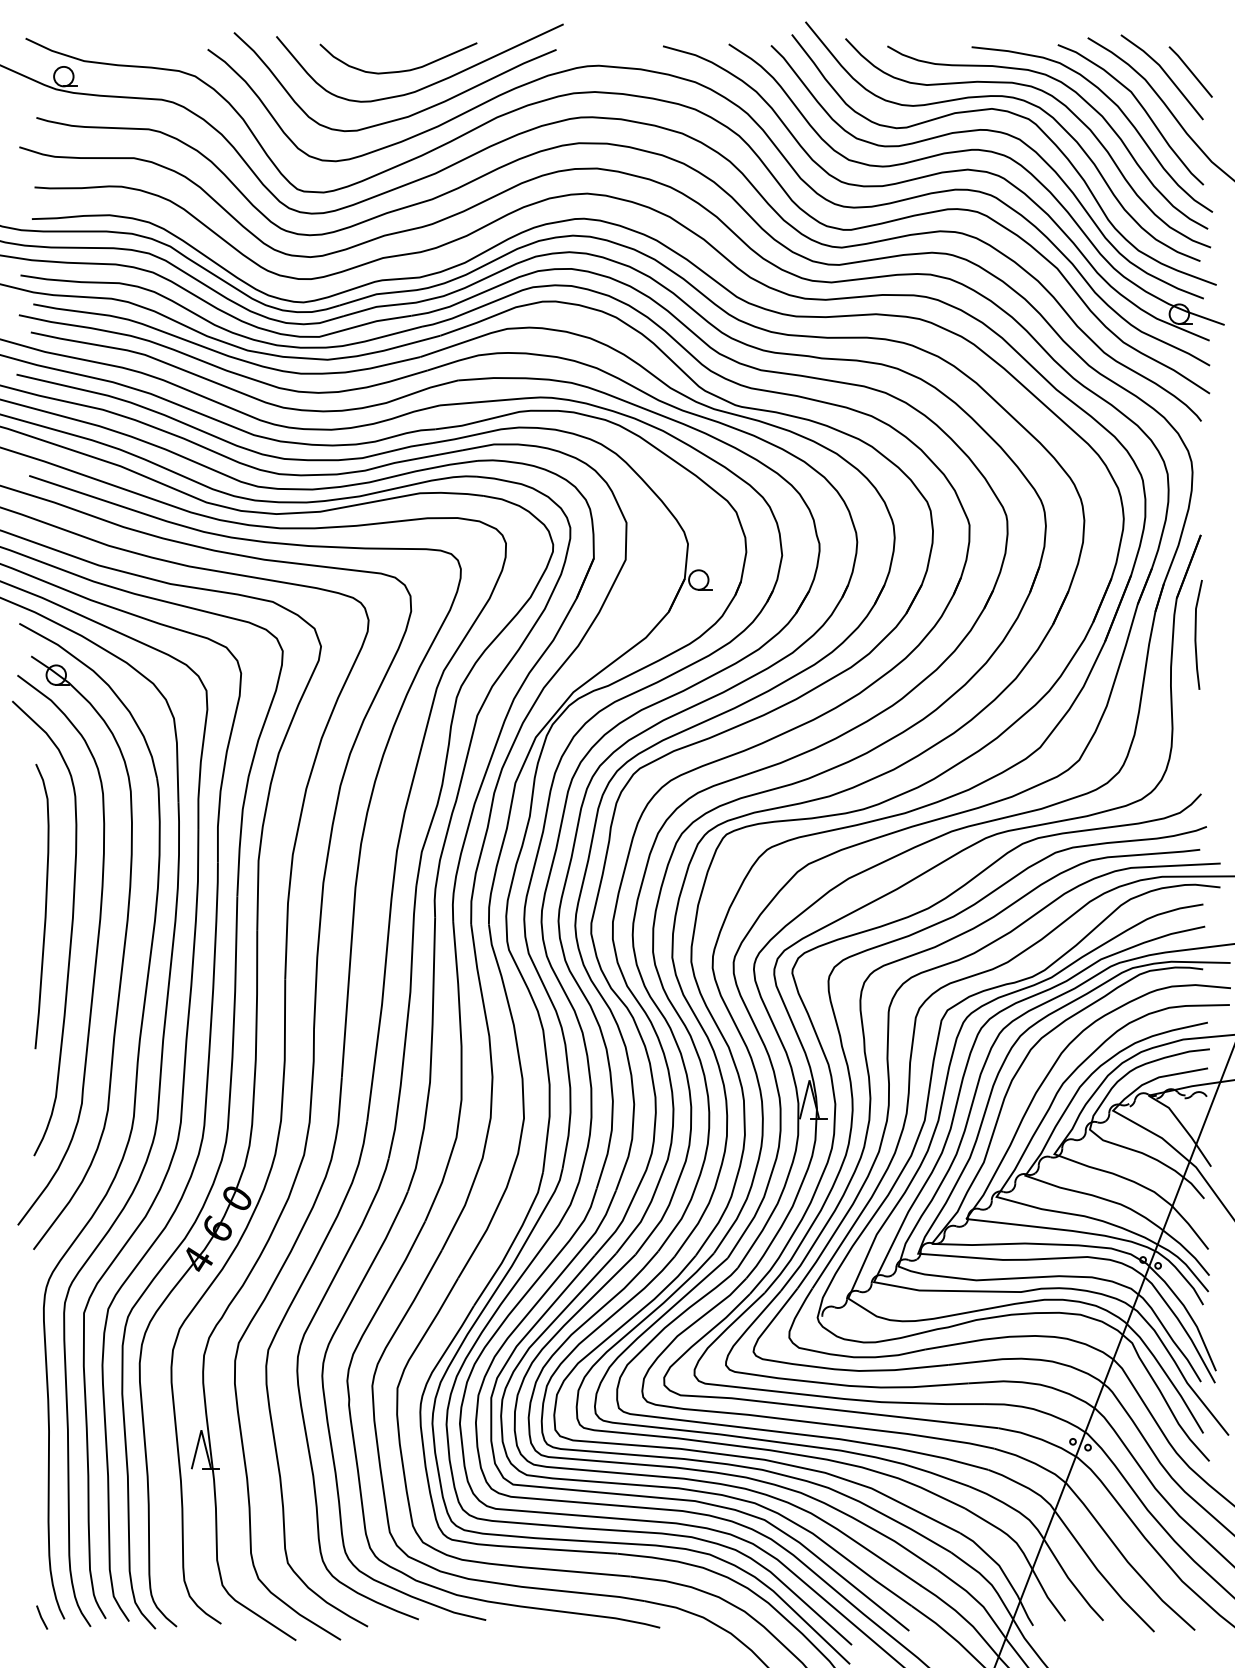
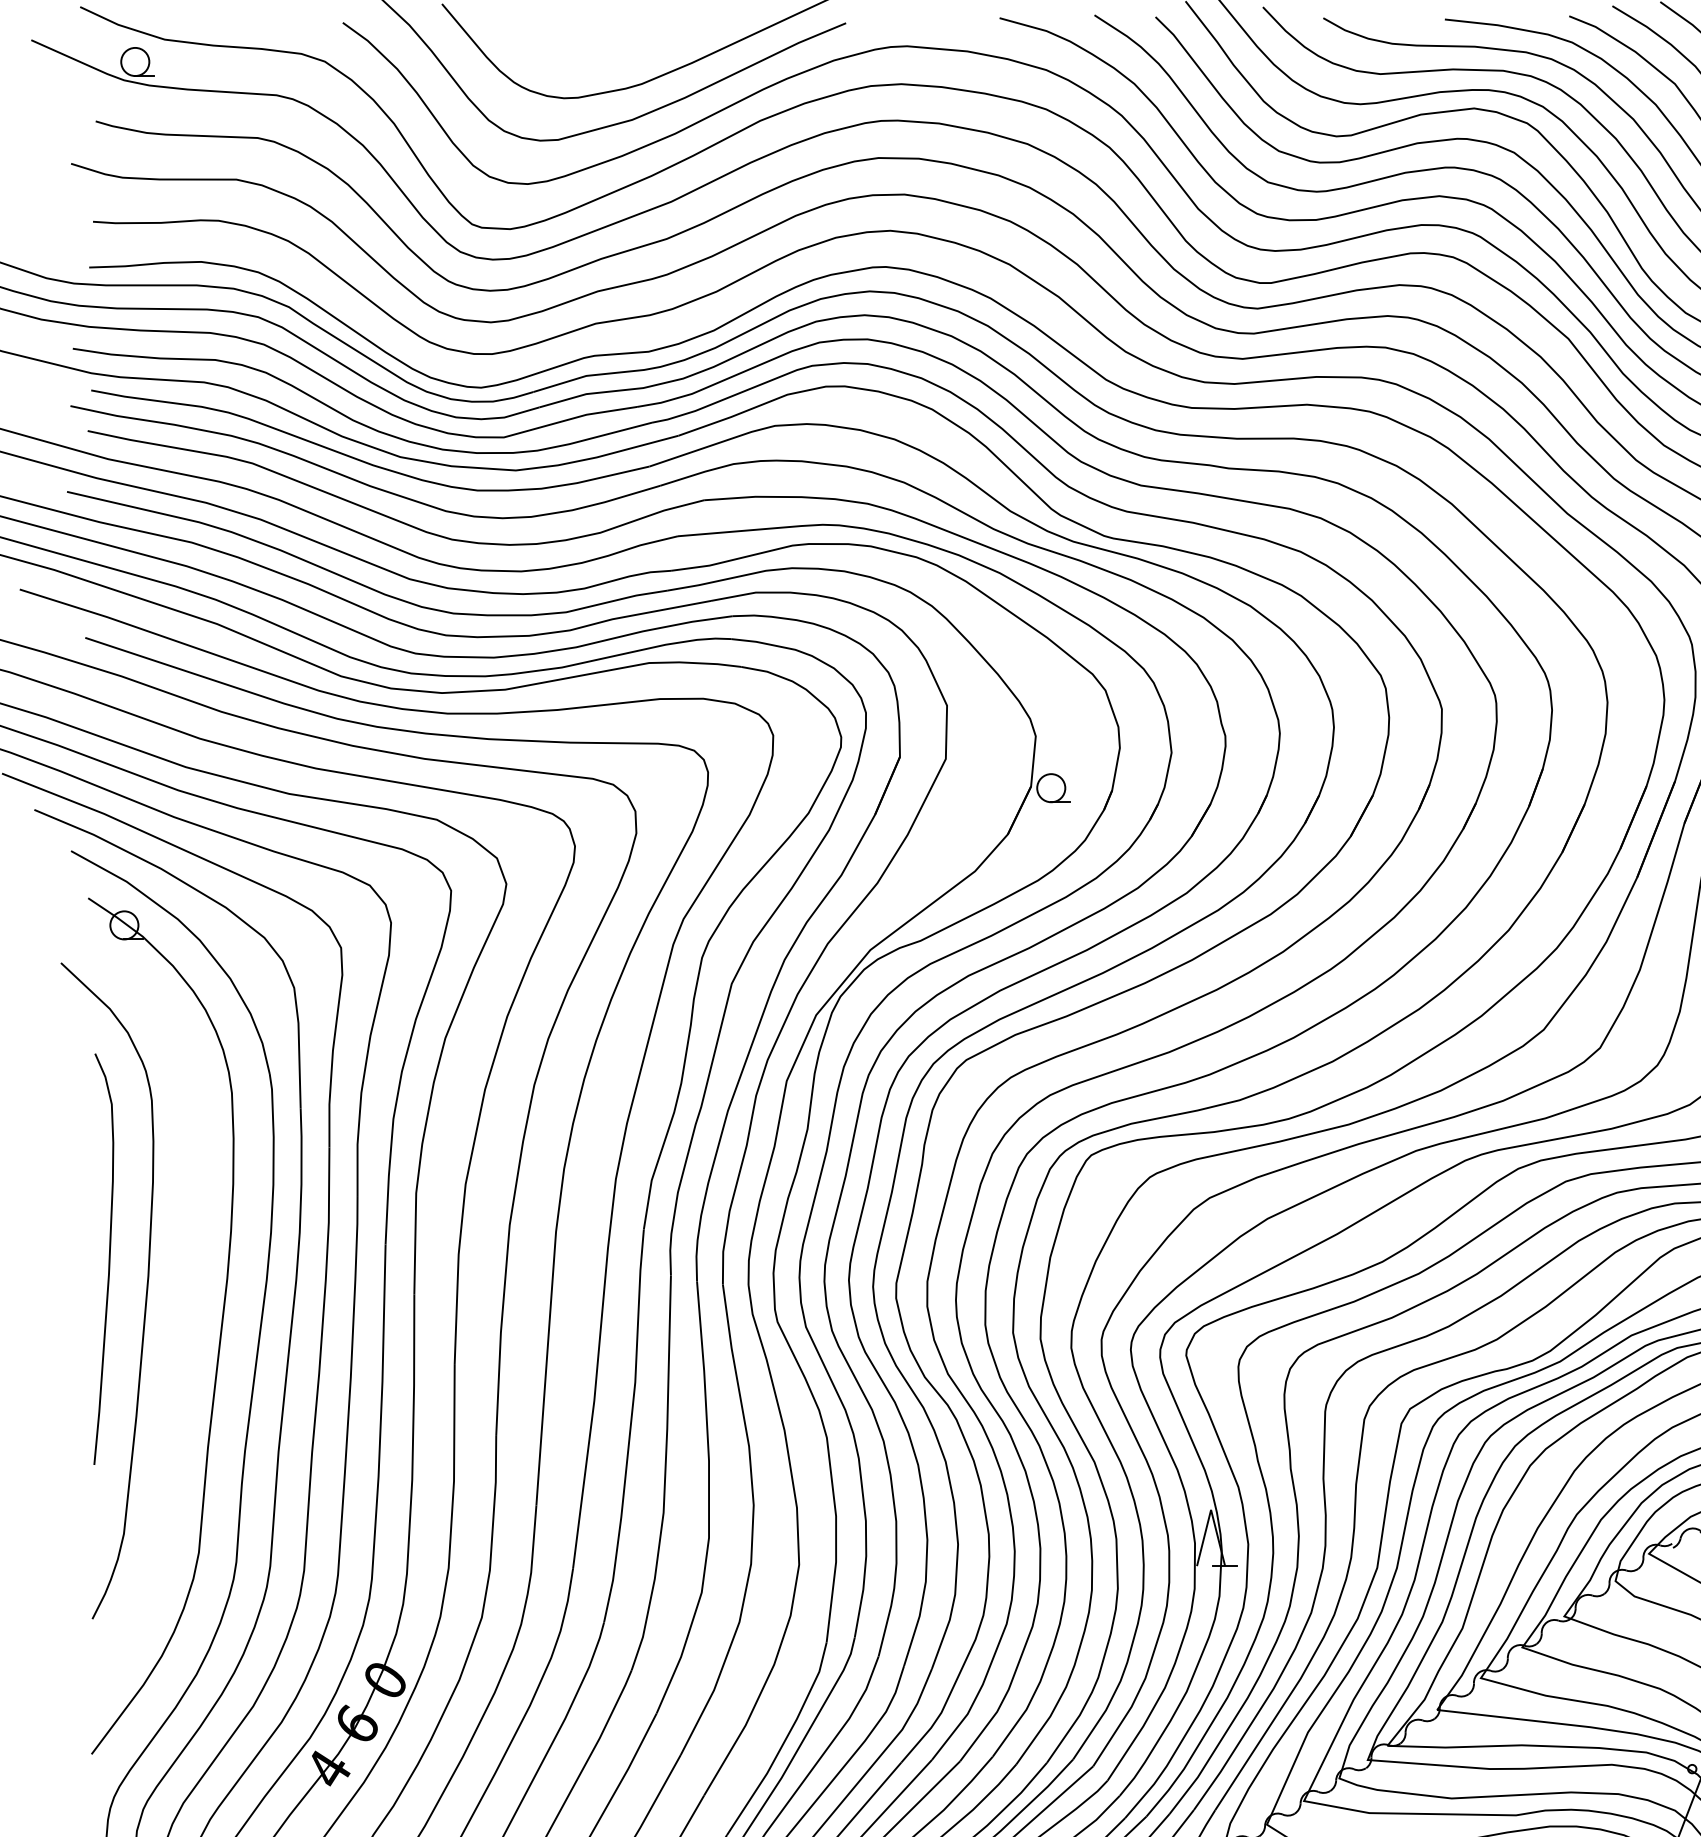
curve: (399, 70) -> (619, 53), removed
curve: (95, 953) -> (180, 1326), removed

